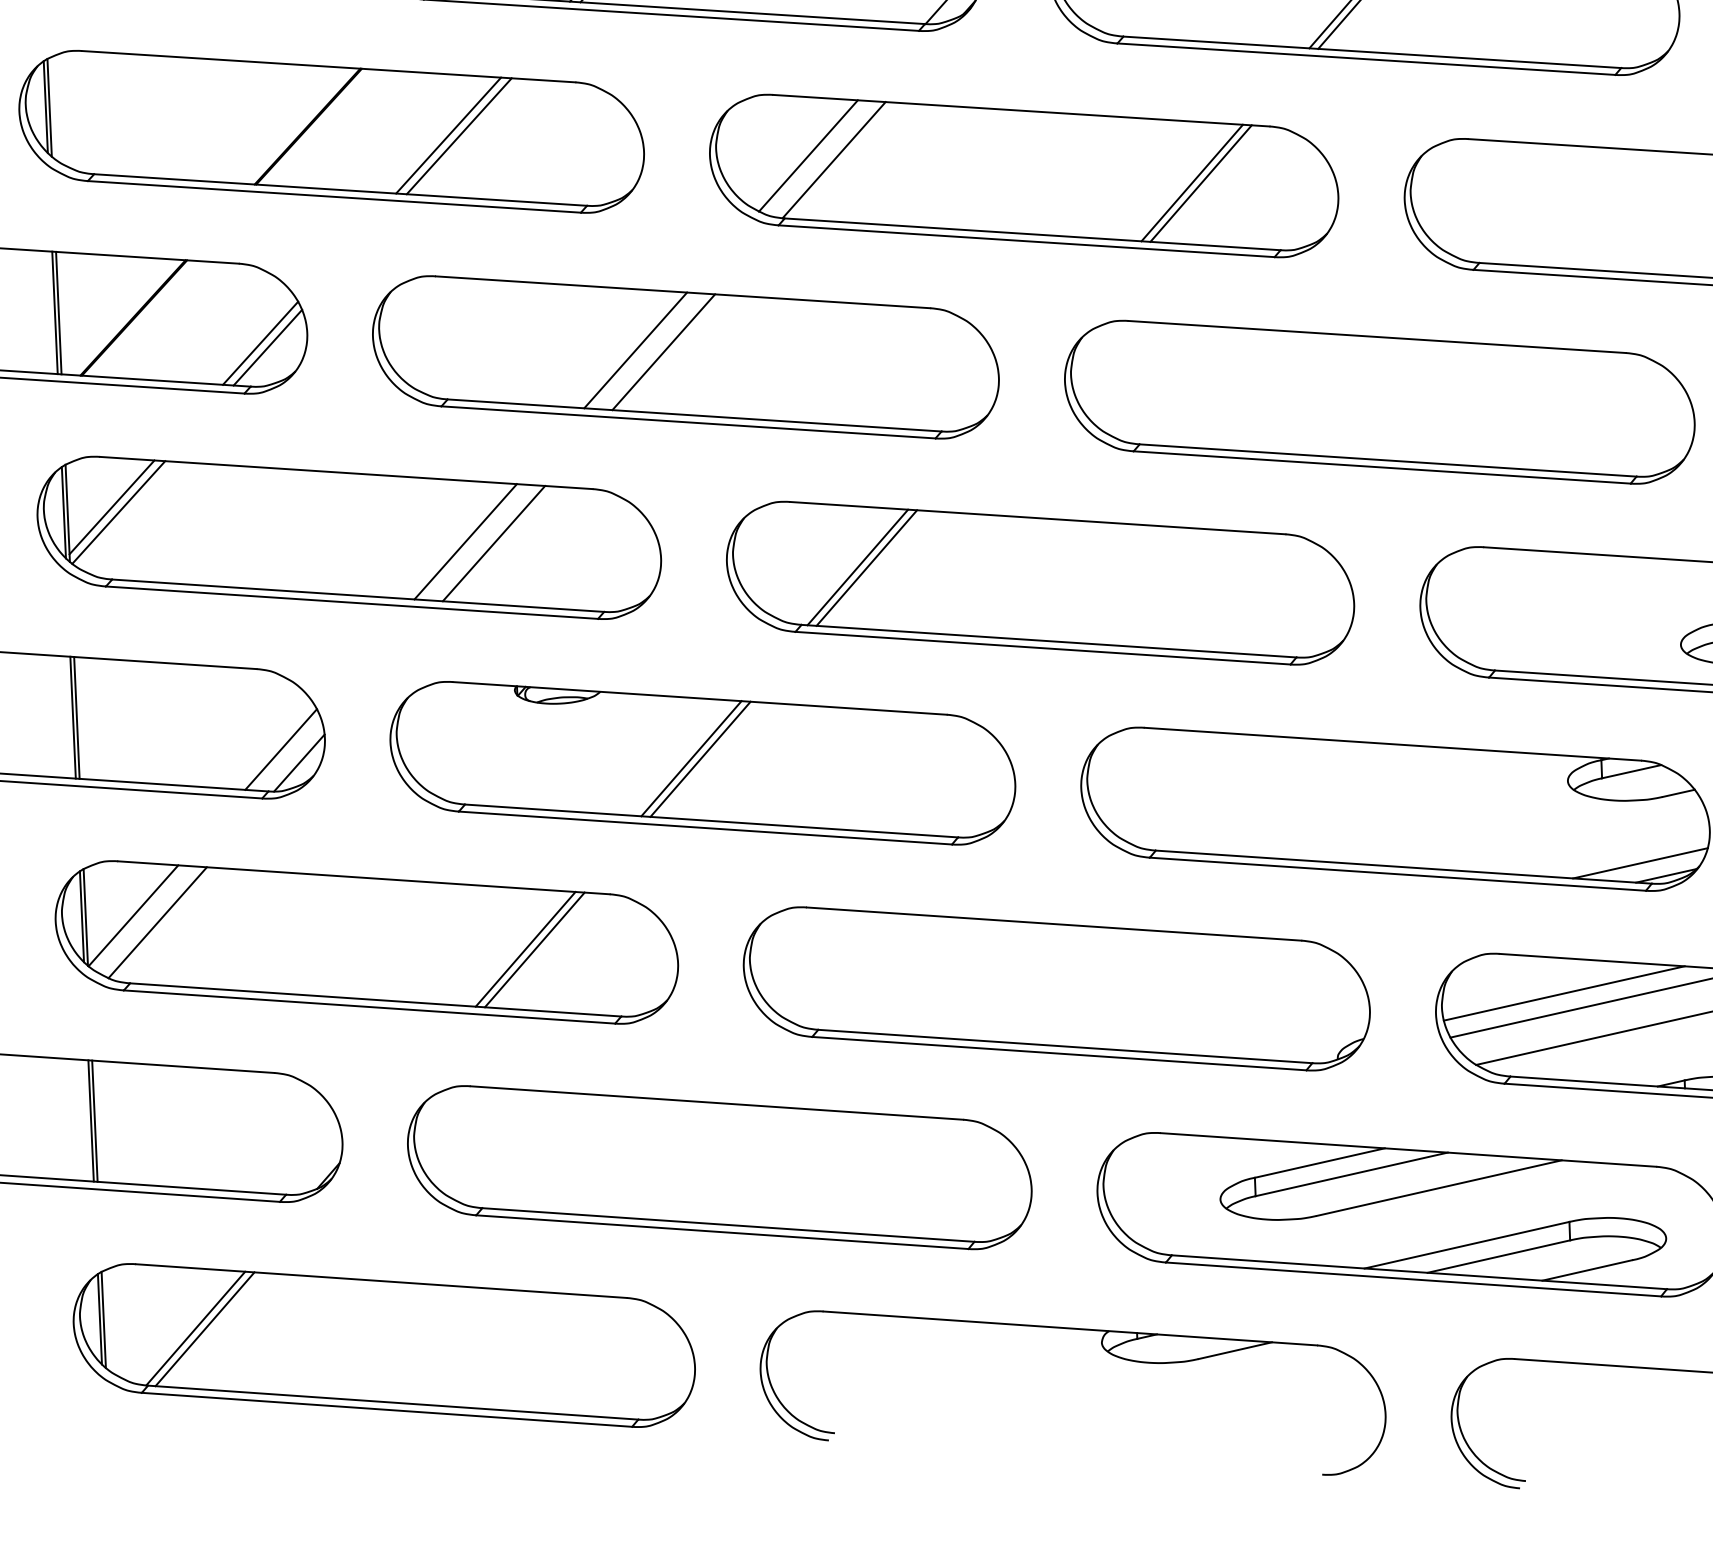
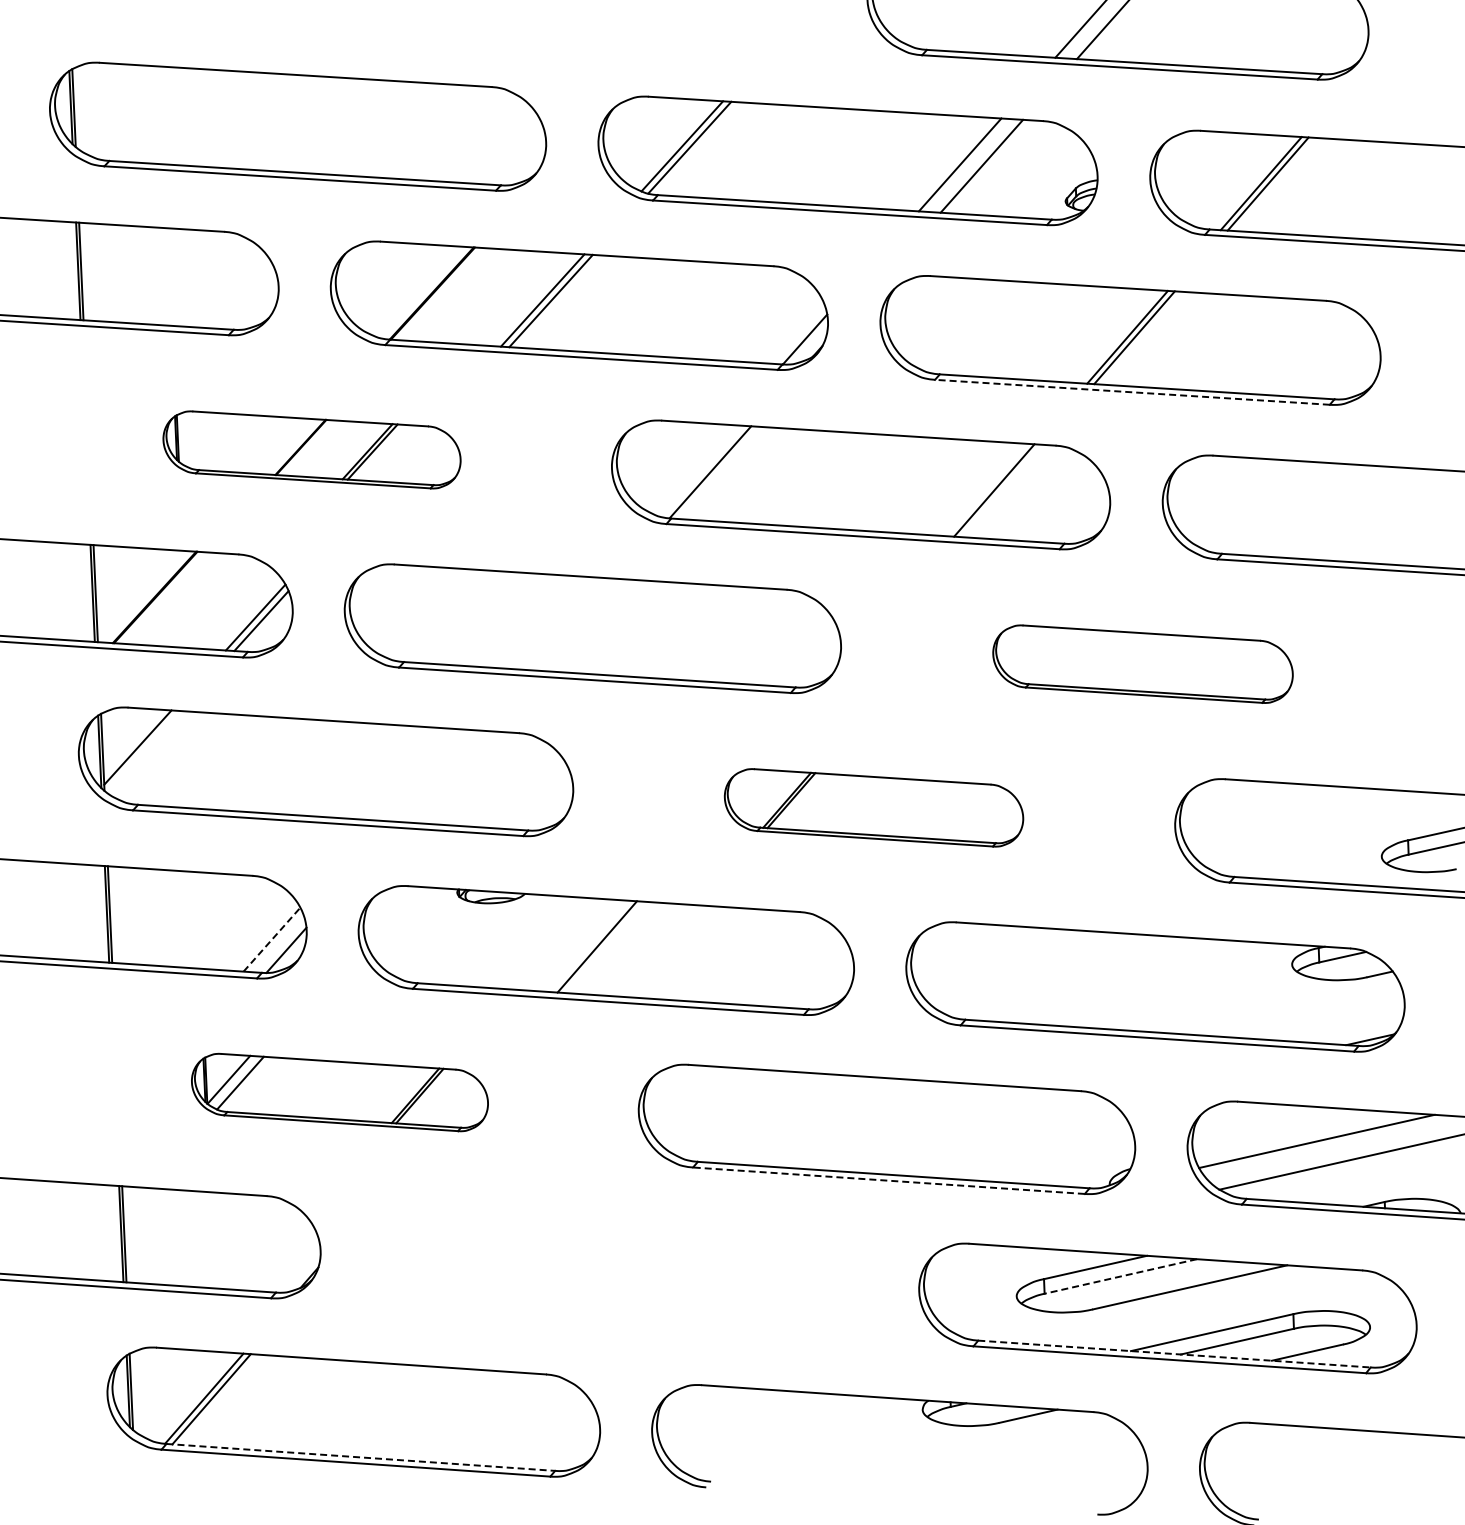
line: (1366, 59) -> (1132, 392), solid -> dashed
part: (330, 131) -> (311, 449), size x0.6
line: (807, 155) -> (689, 468), removed
line: (1201, 183) -> (1001, 490), removed
line: (634, 350) -> (552, 623), removed
line: (663, 352) -> (575, 624), removed
part: (1379, 401) -> (1142, 663), size x0.6
line: (119, 512) -> (143, 751), removed
line: (464, 541) -> (417, 774), removed
line: (493, 543) -> (440, 776), removed
part: (1039, 582) -> (873, 807), size x0.6
line: (281, 749) -> (272, 939), solid -> dashed
line: (700, 759) -> (604, 947), removed
line: (1640, 862) -> (1349, 1029), removed
part: (366, 942) -> (339, 1092), size x0.6
line: (1563, 992) -> (1288, 1132), removed
line: (1058, 1053) -> (888, 1180), solid -> dashed
part: (719, 1166) -> (619, 1270), removed
line: (1351, 1174) -> (1120, 1276), solid -> dashed
line: (1419, 1272) -> (1174, 1354), solid -> dashed
line: (392, 1402) -> (360, 1457), solid -> dashed

